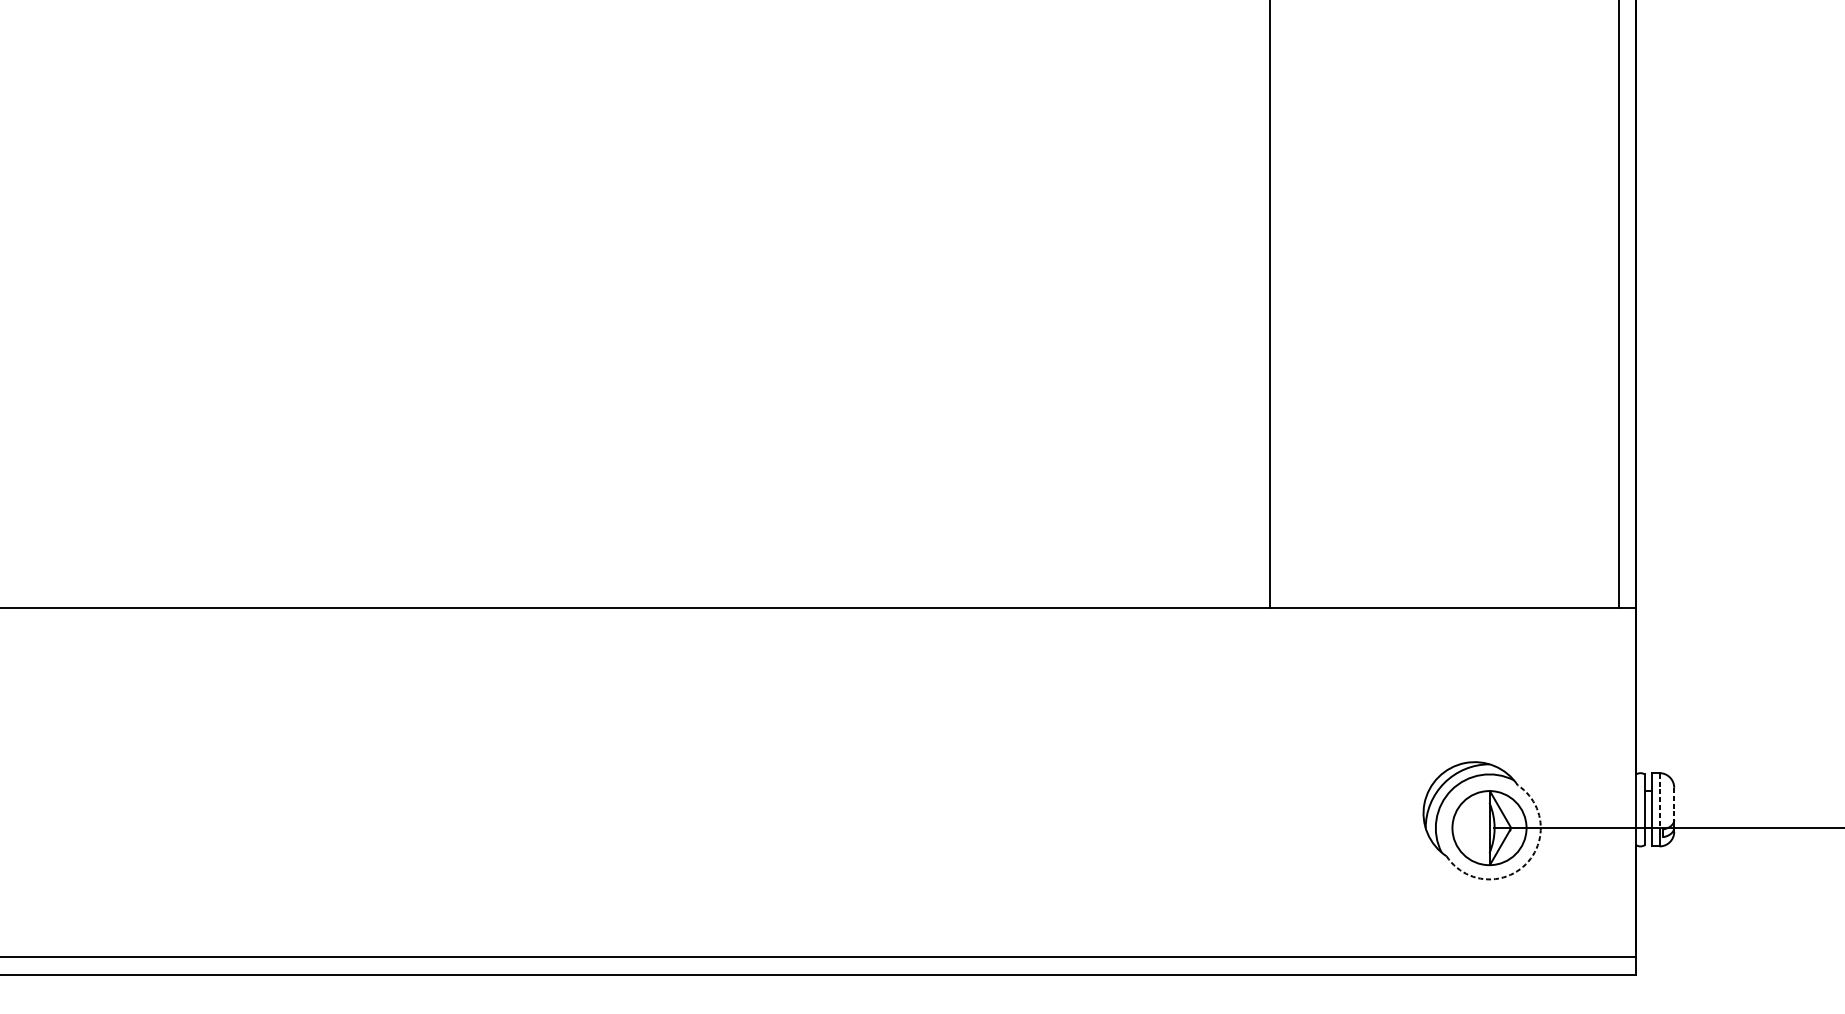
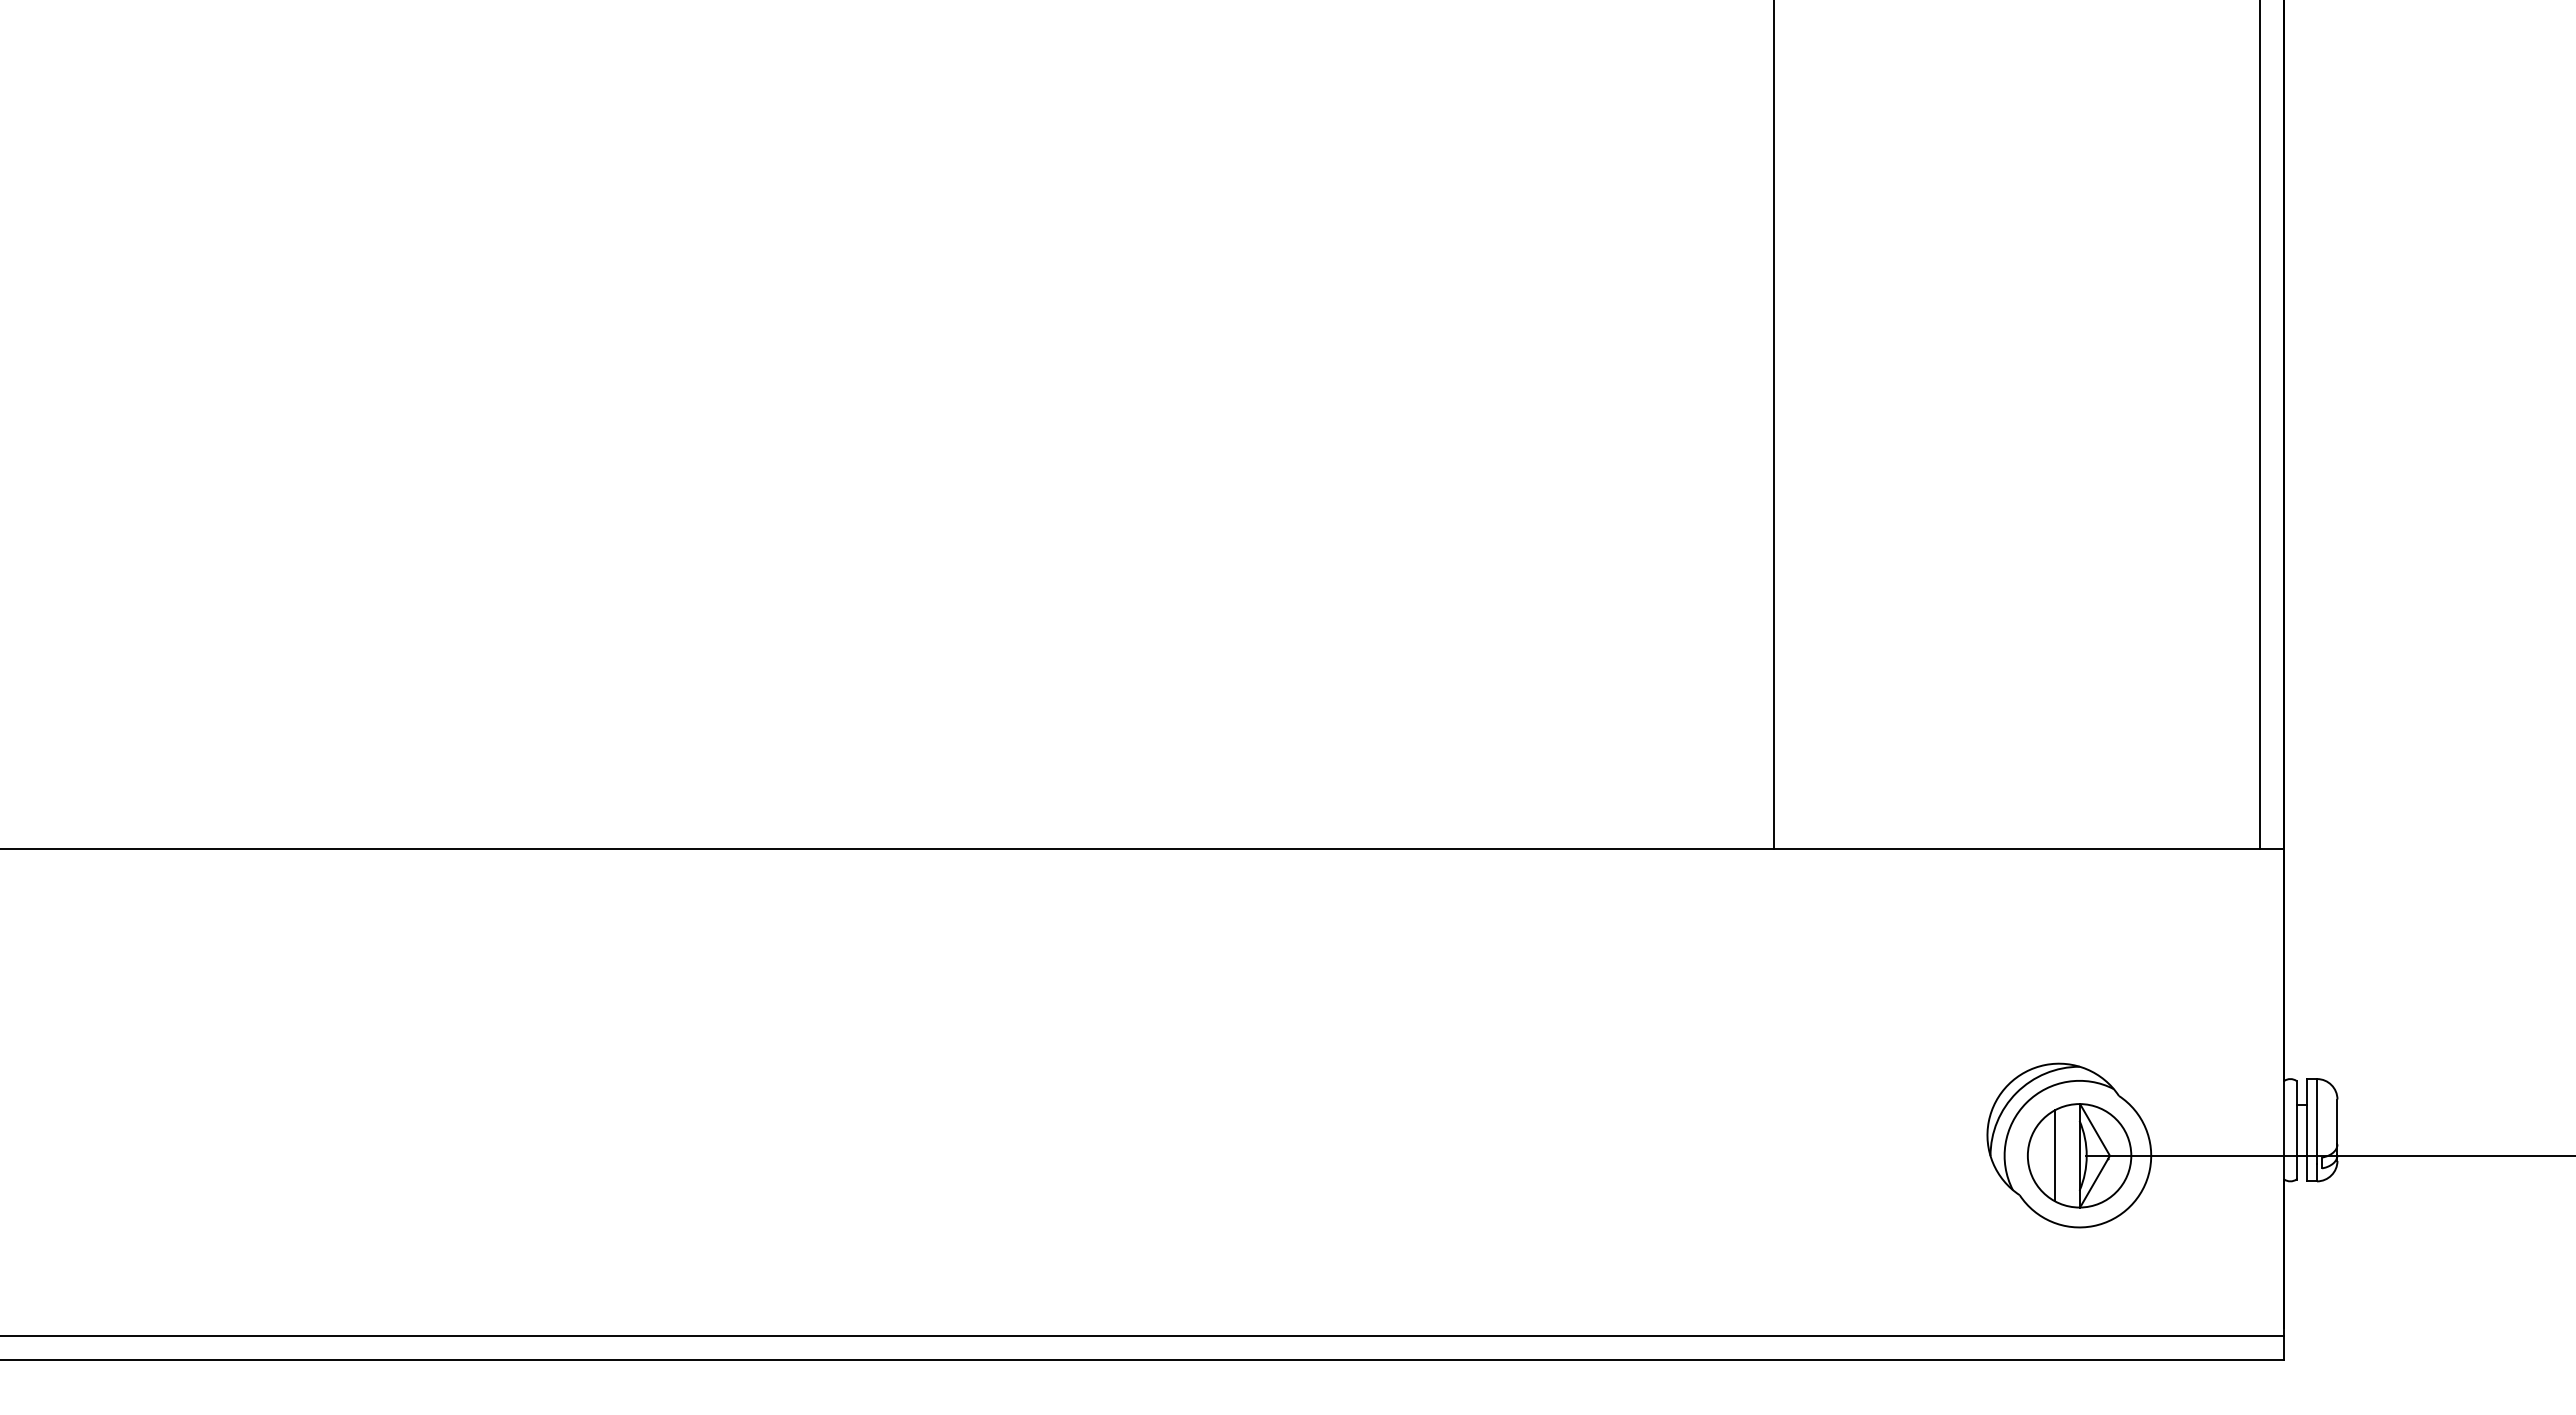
line: (1659, 802) -> (2317, 1120), dashed -> solid
line: (1674, 804) -> (2337, 1122), dashed -> solid
line: (1472, 827) -> (2055, 1155), added
arc: (1525, 864) -> (2130, 1206), dashed -> solid

